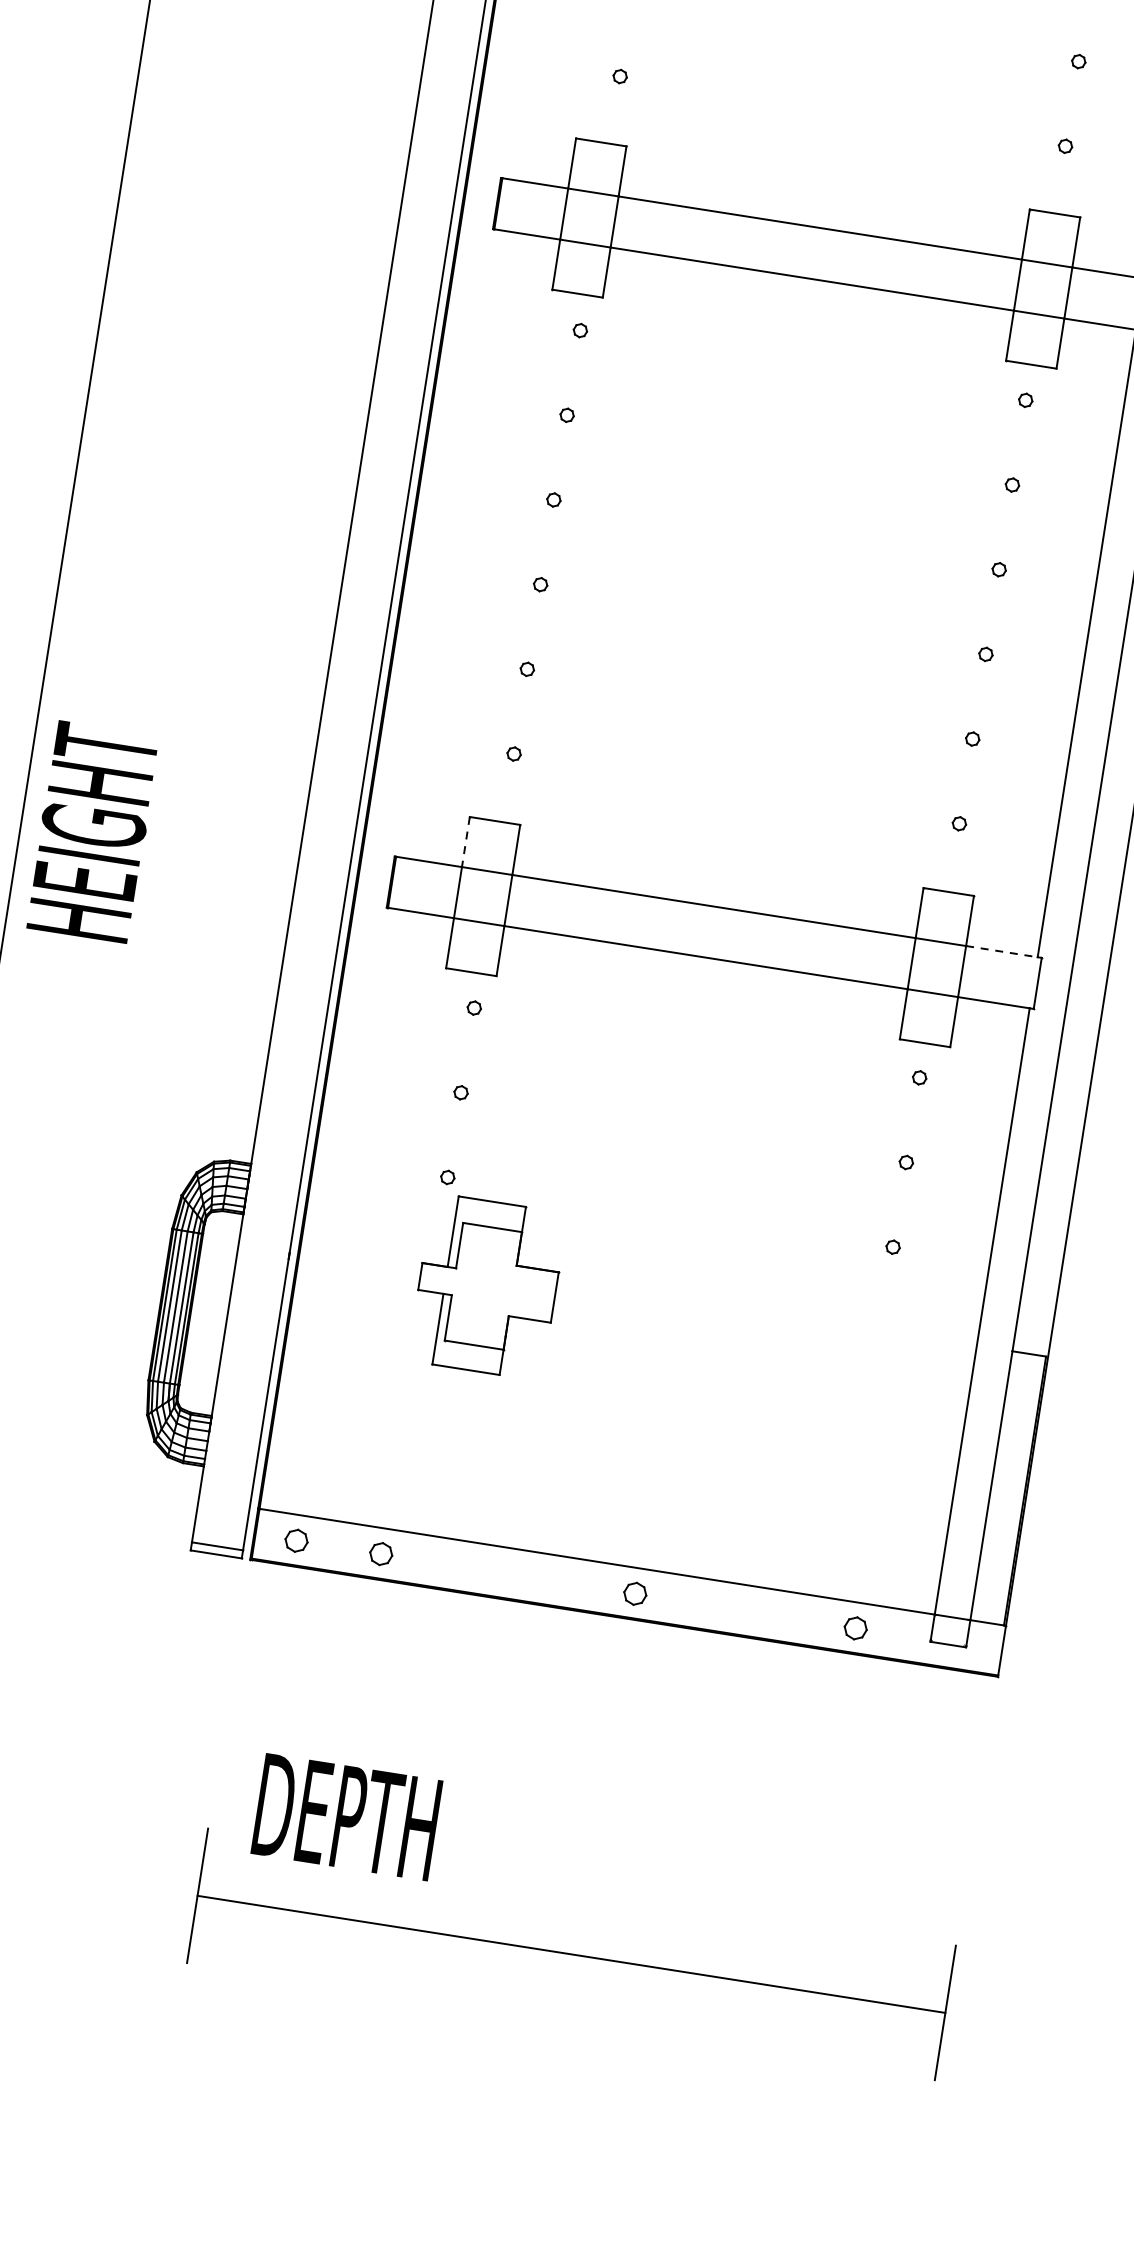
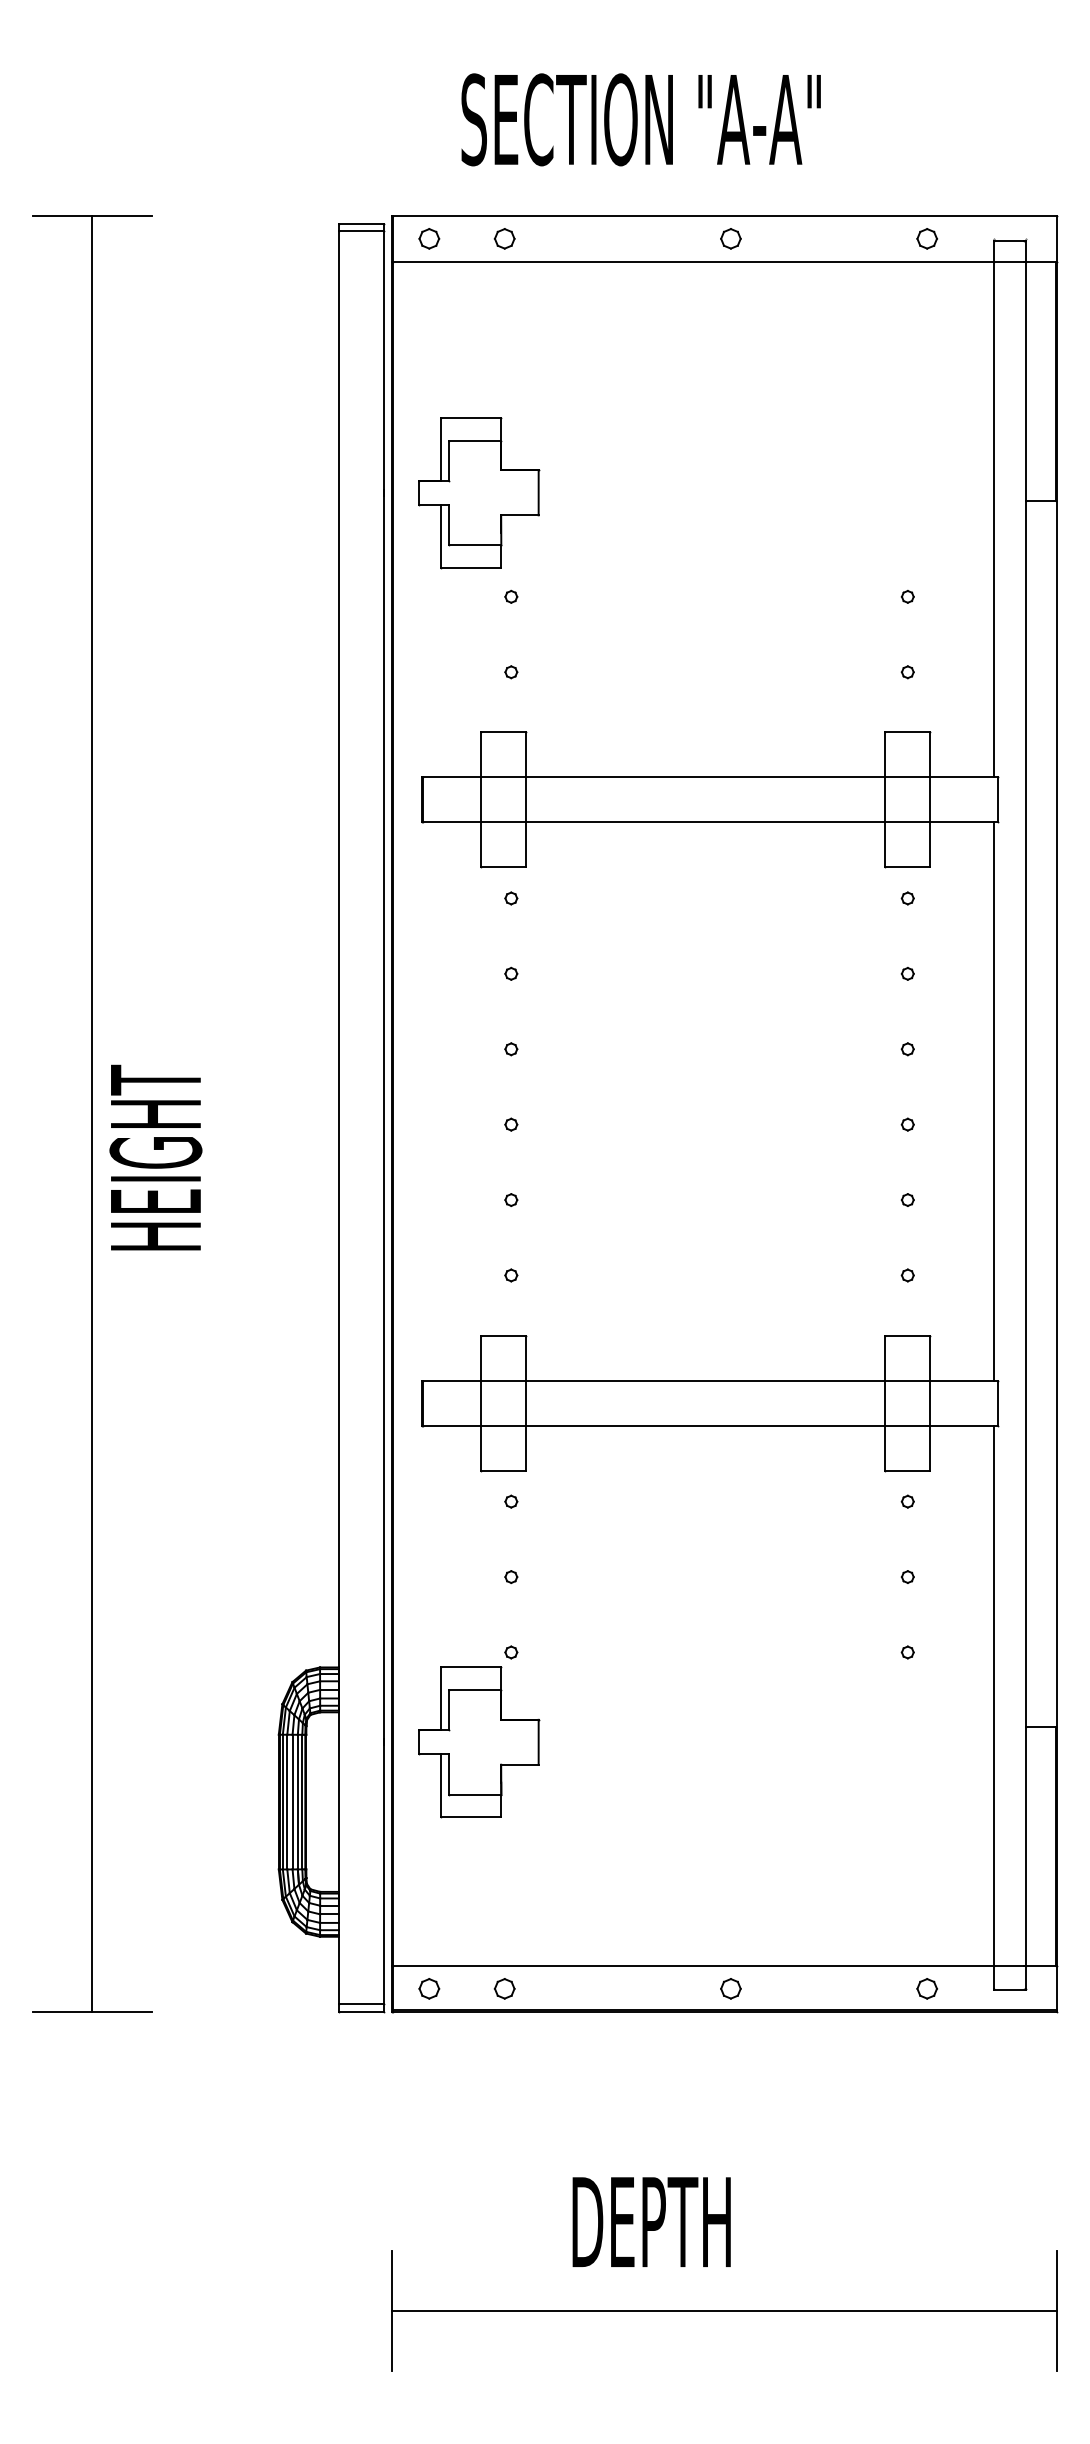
text: (92, 831) -> (155, 1157), moved
line: (465, 843) -> (481, 1359), dashed -> solid
line: (1002, 951) -> (962, 1380), dashed -> solid
part: (488, 1287) -> (479, 1742), moved
text: (346, 1816) -> (651, 2221), moved

